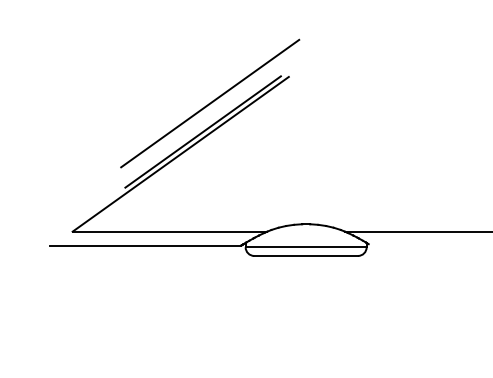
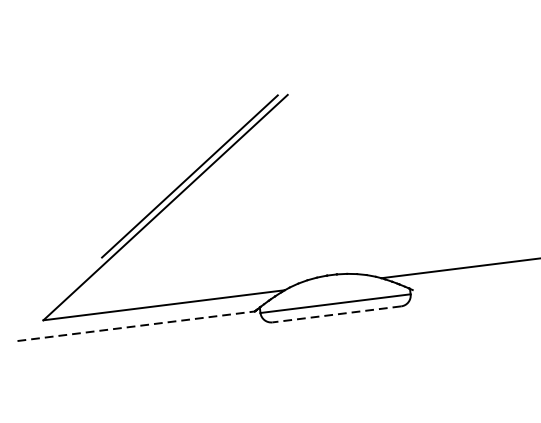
line: (210, 103) -> (194, 139), removed
line: (145, 245) -> (135, 326), solid -> dashed
line: (306, 255) -> (337, 313), solid -> dashed

